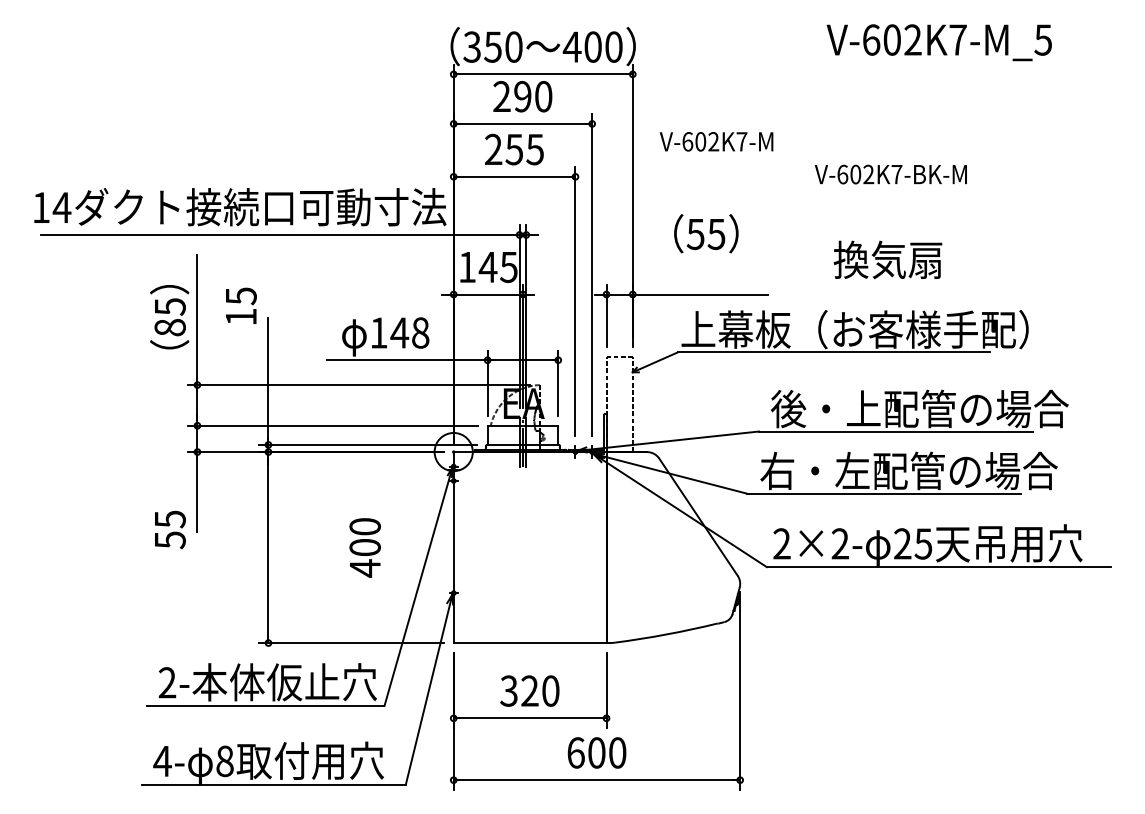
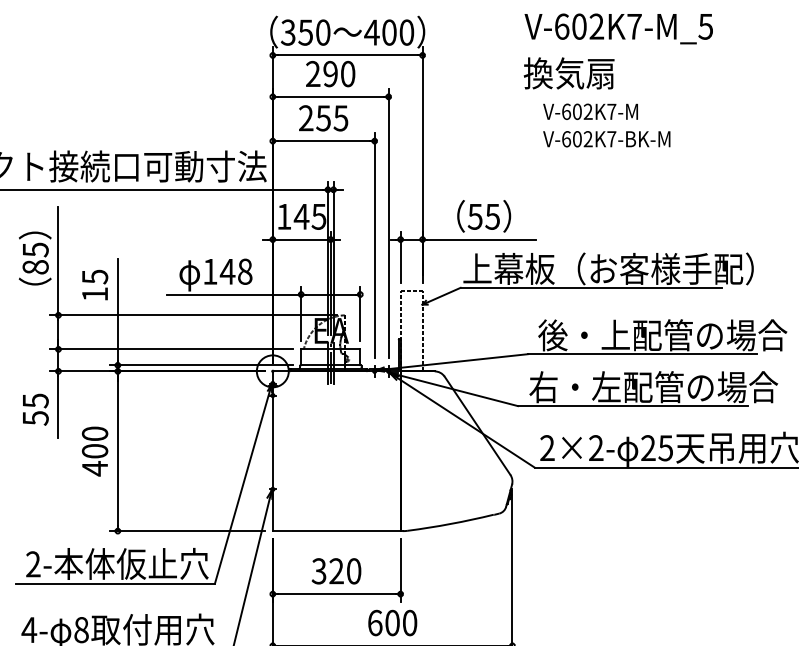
text: (938, 42) -> (618, 28), moved
text: (716, 141) -> (590, 111), moved
text: (890, 174) -> (606, 139), moved
text: (706, 233) -> (484, 216), moved
text: (887, 259) -> (568, 73), moved
text: (241, 305) -> (95, 284), moved
text: (170, 530) -> (35, 410), moved
text: (364, 547) -> (94, 451), moved

